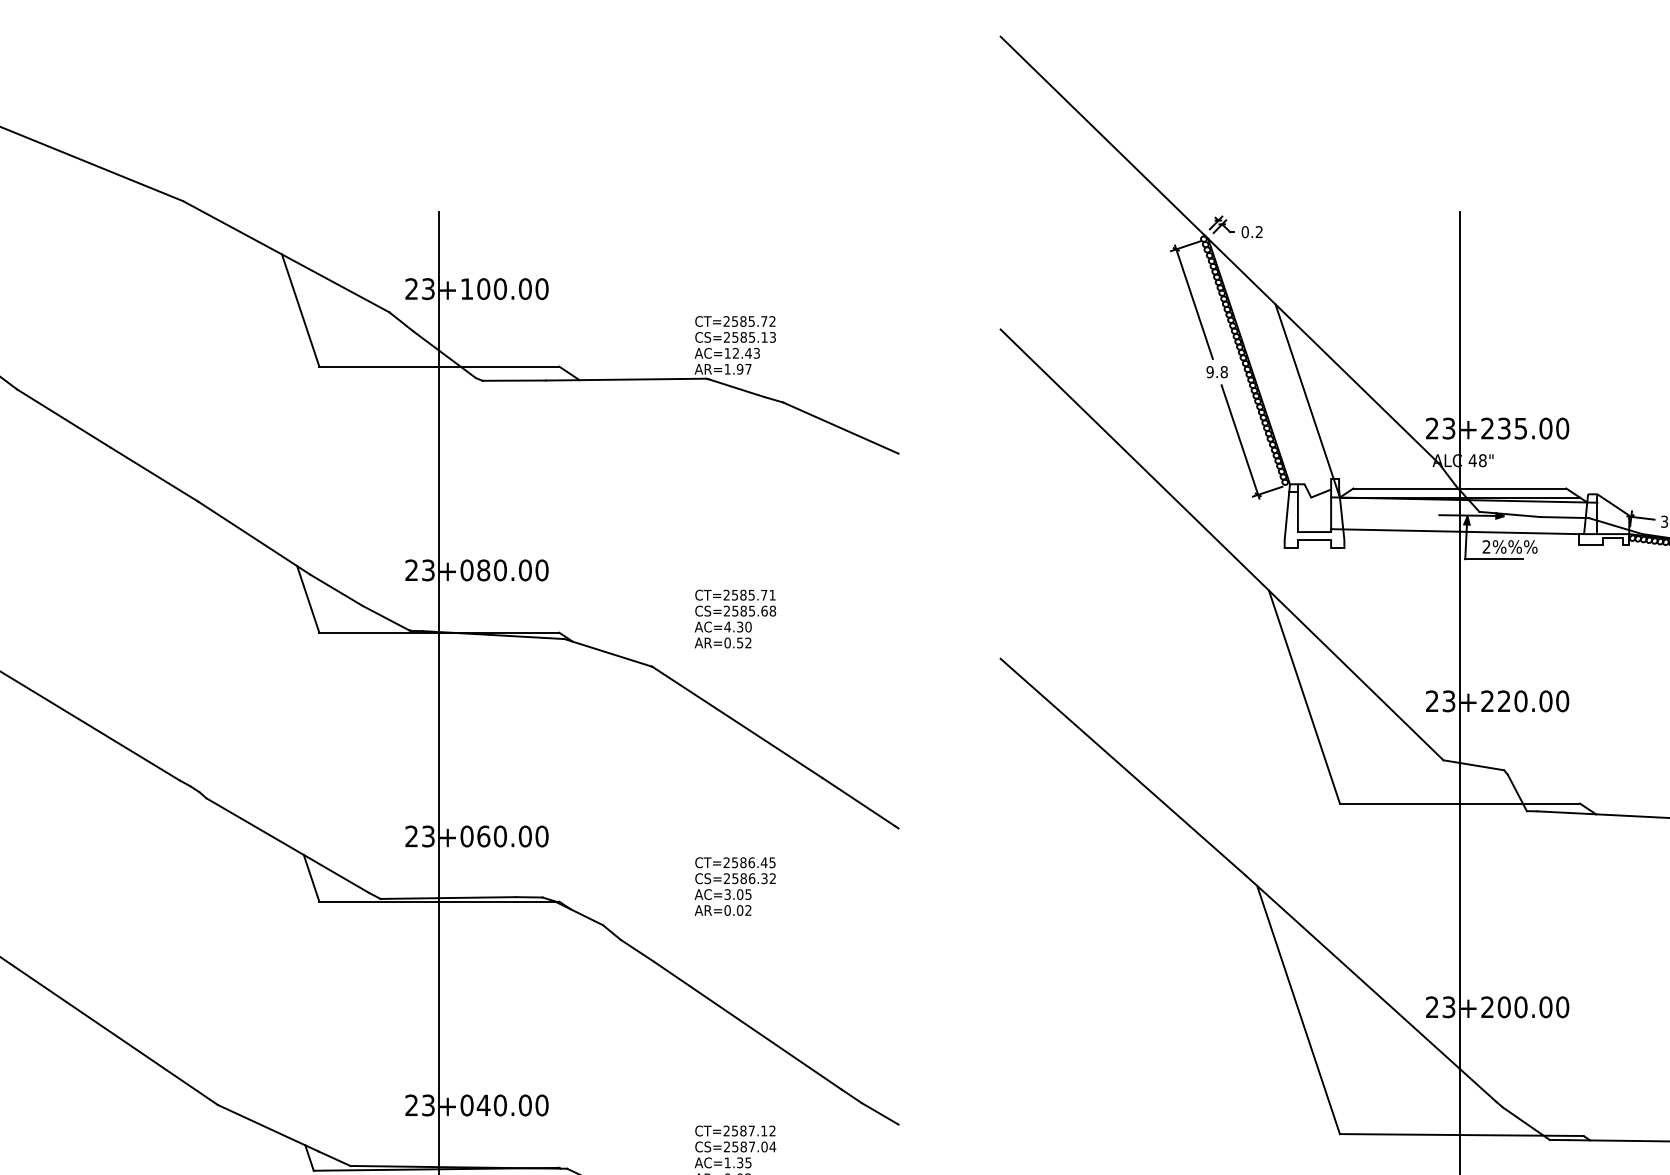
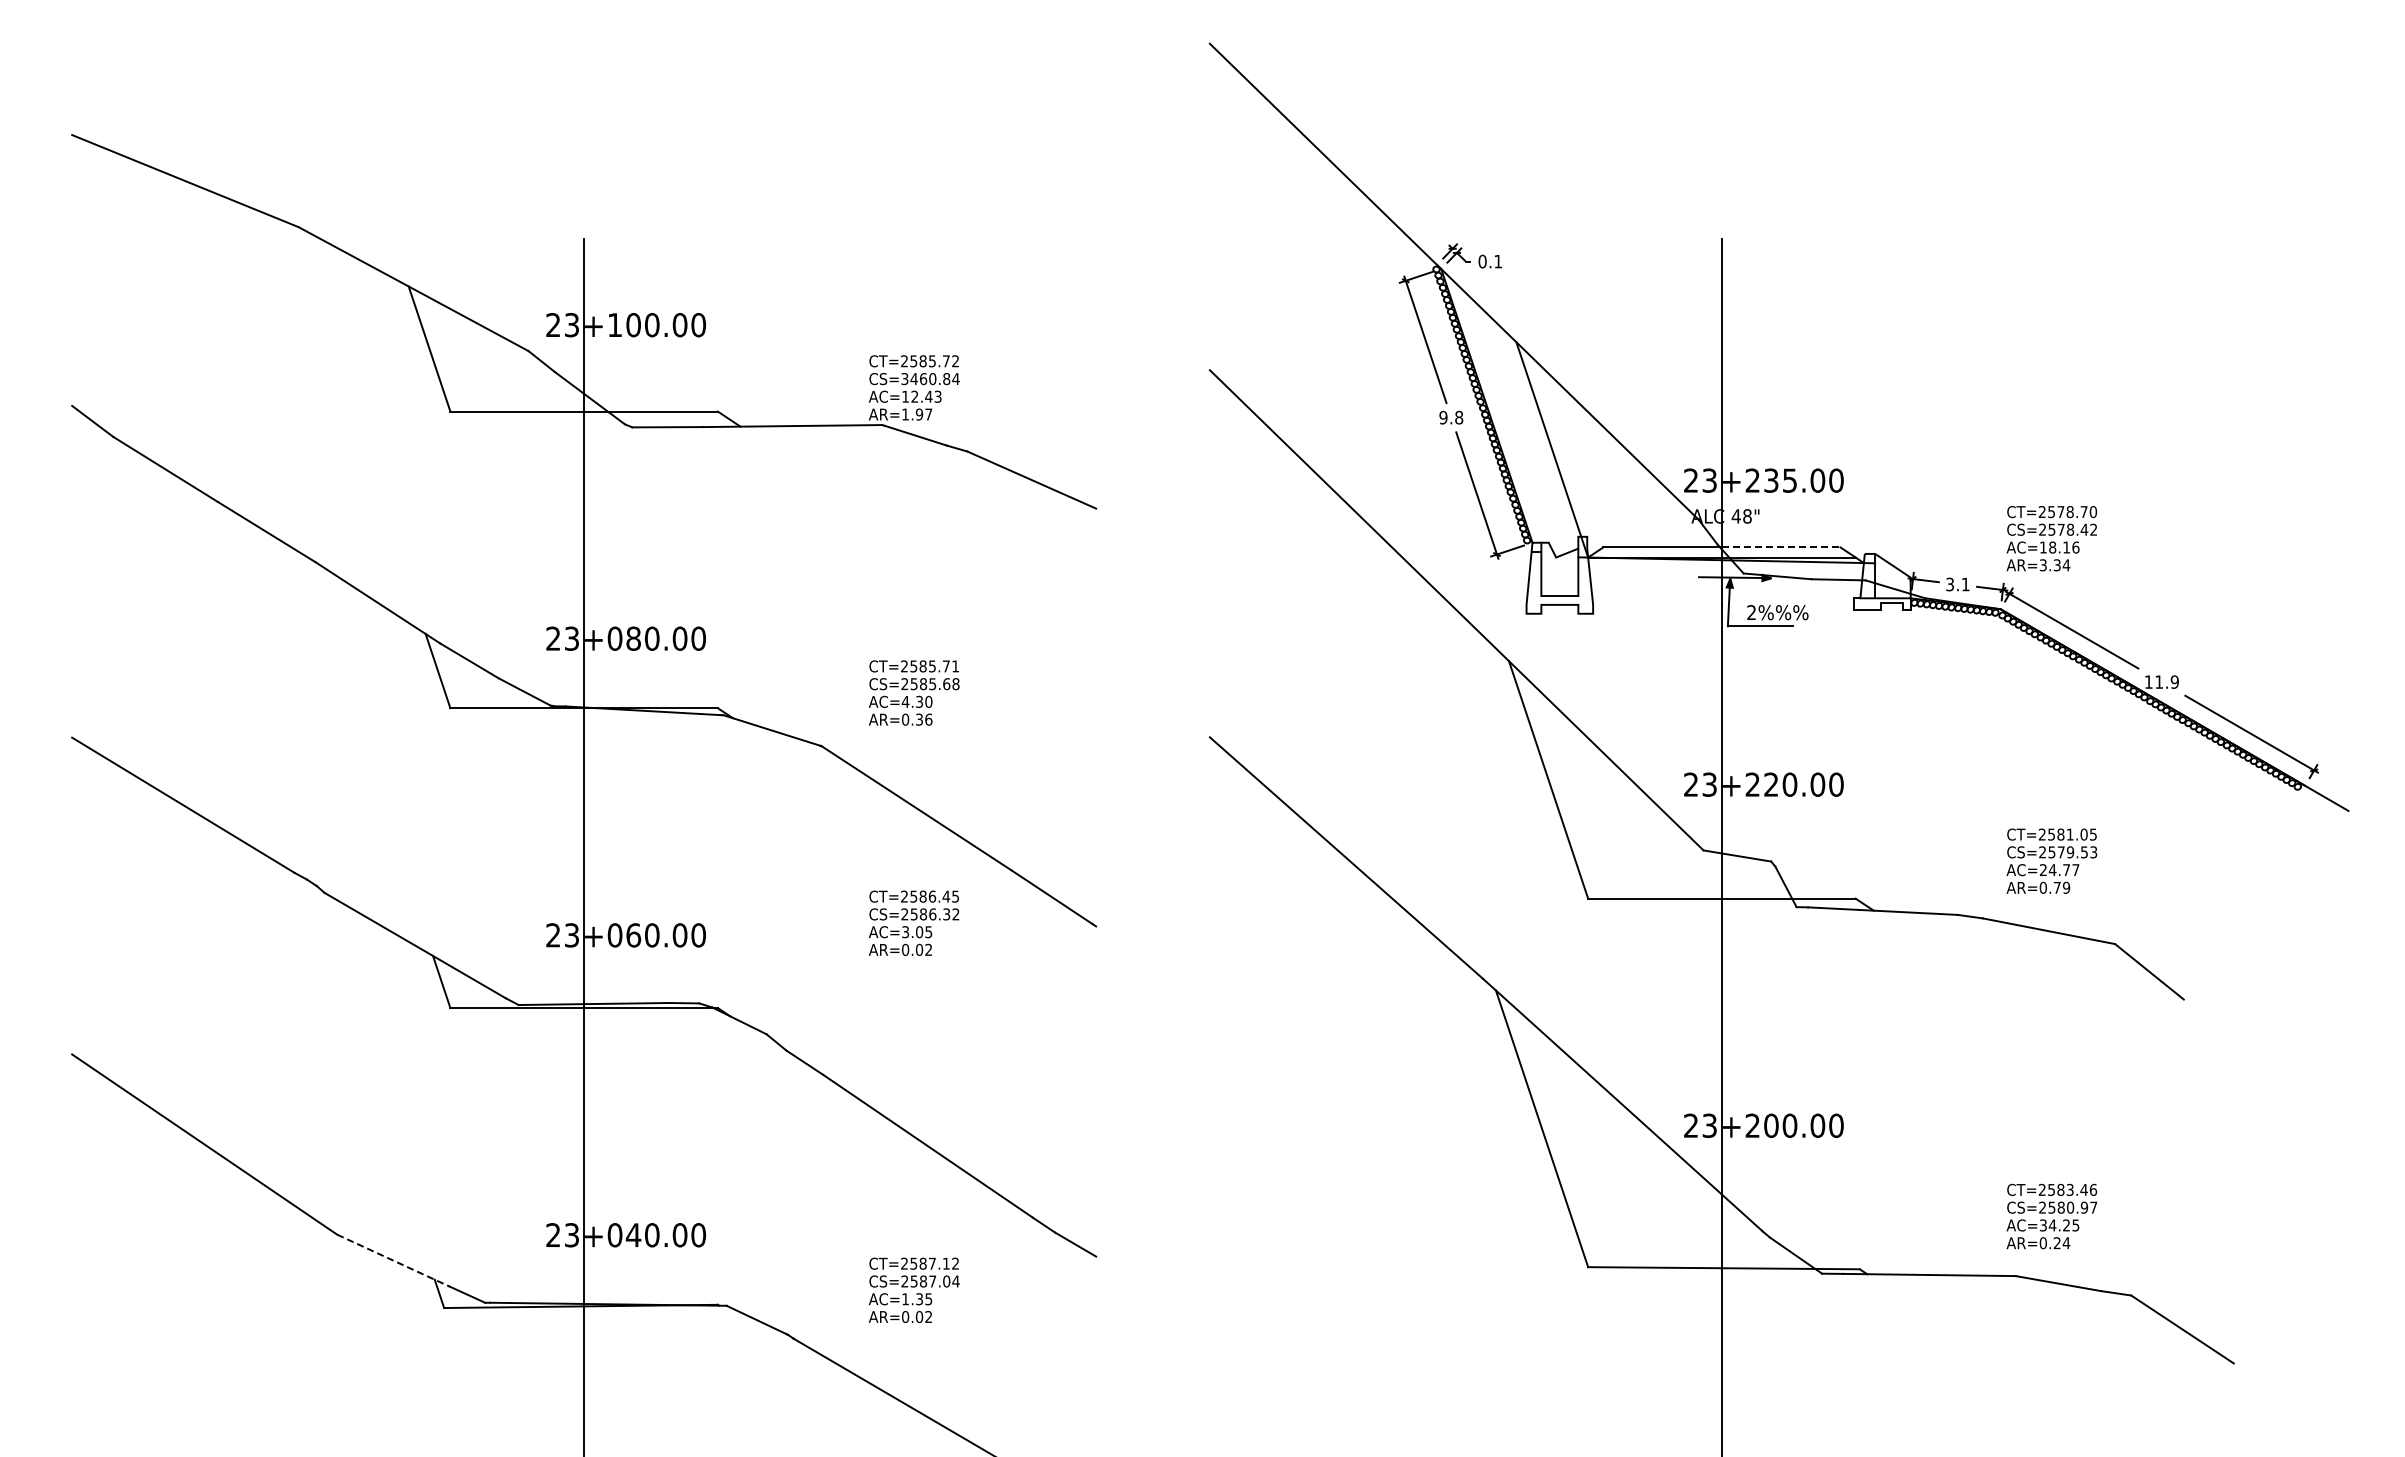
text: (1258, 232) -> (1497, 261), 0.2 -> 0.1
text: (750, 337) -> (930, 379), CS=2585.13 -> CS=3460.84
line: (1513, 488) -> (1781, 547), solid -> dashed
line: (1455, 531) -> (1716, 595), removed
text: (744, 642) -> (924, 719), AR=0.52 -> AR=0.36
text: (734, 885) -> (913, 922), moved
line: (268, 1128) -> (393, 1260), solid -> dashed

